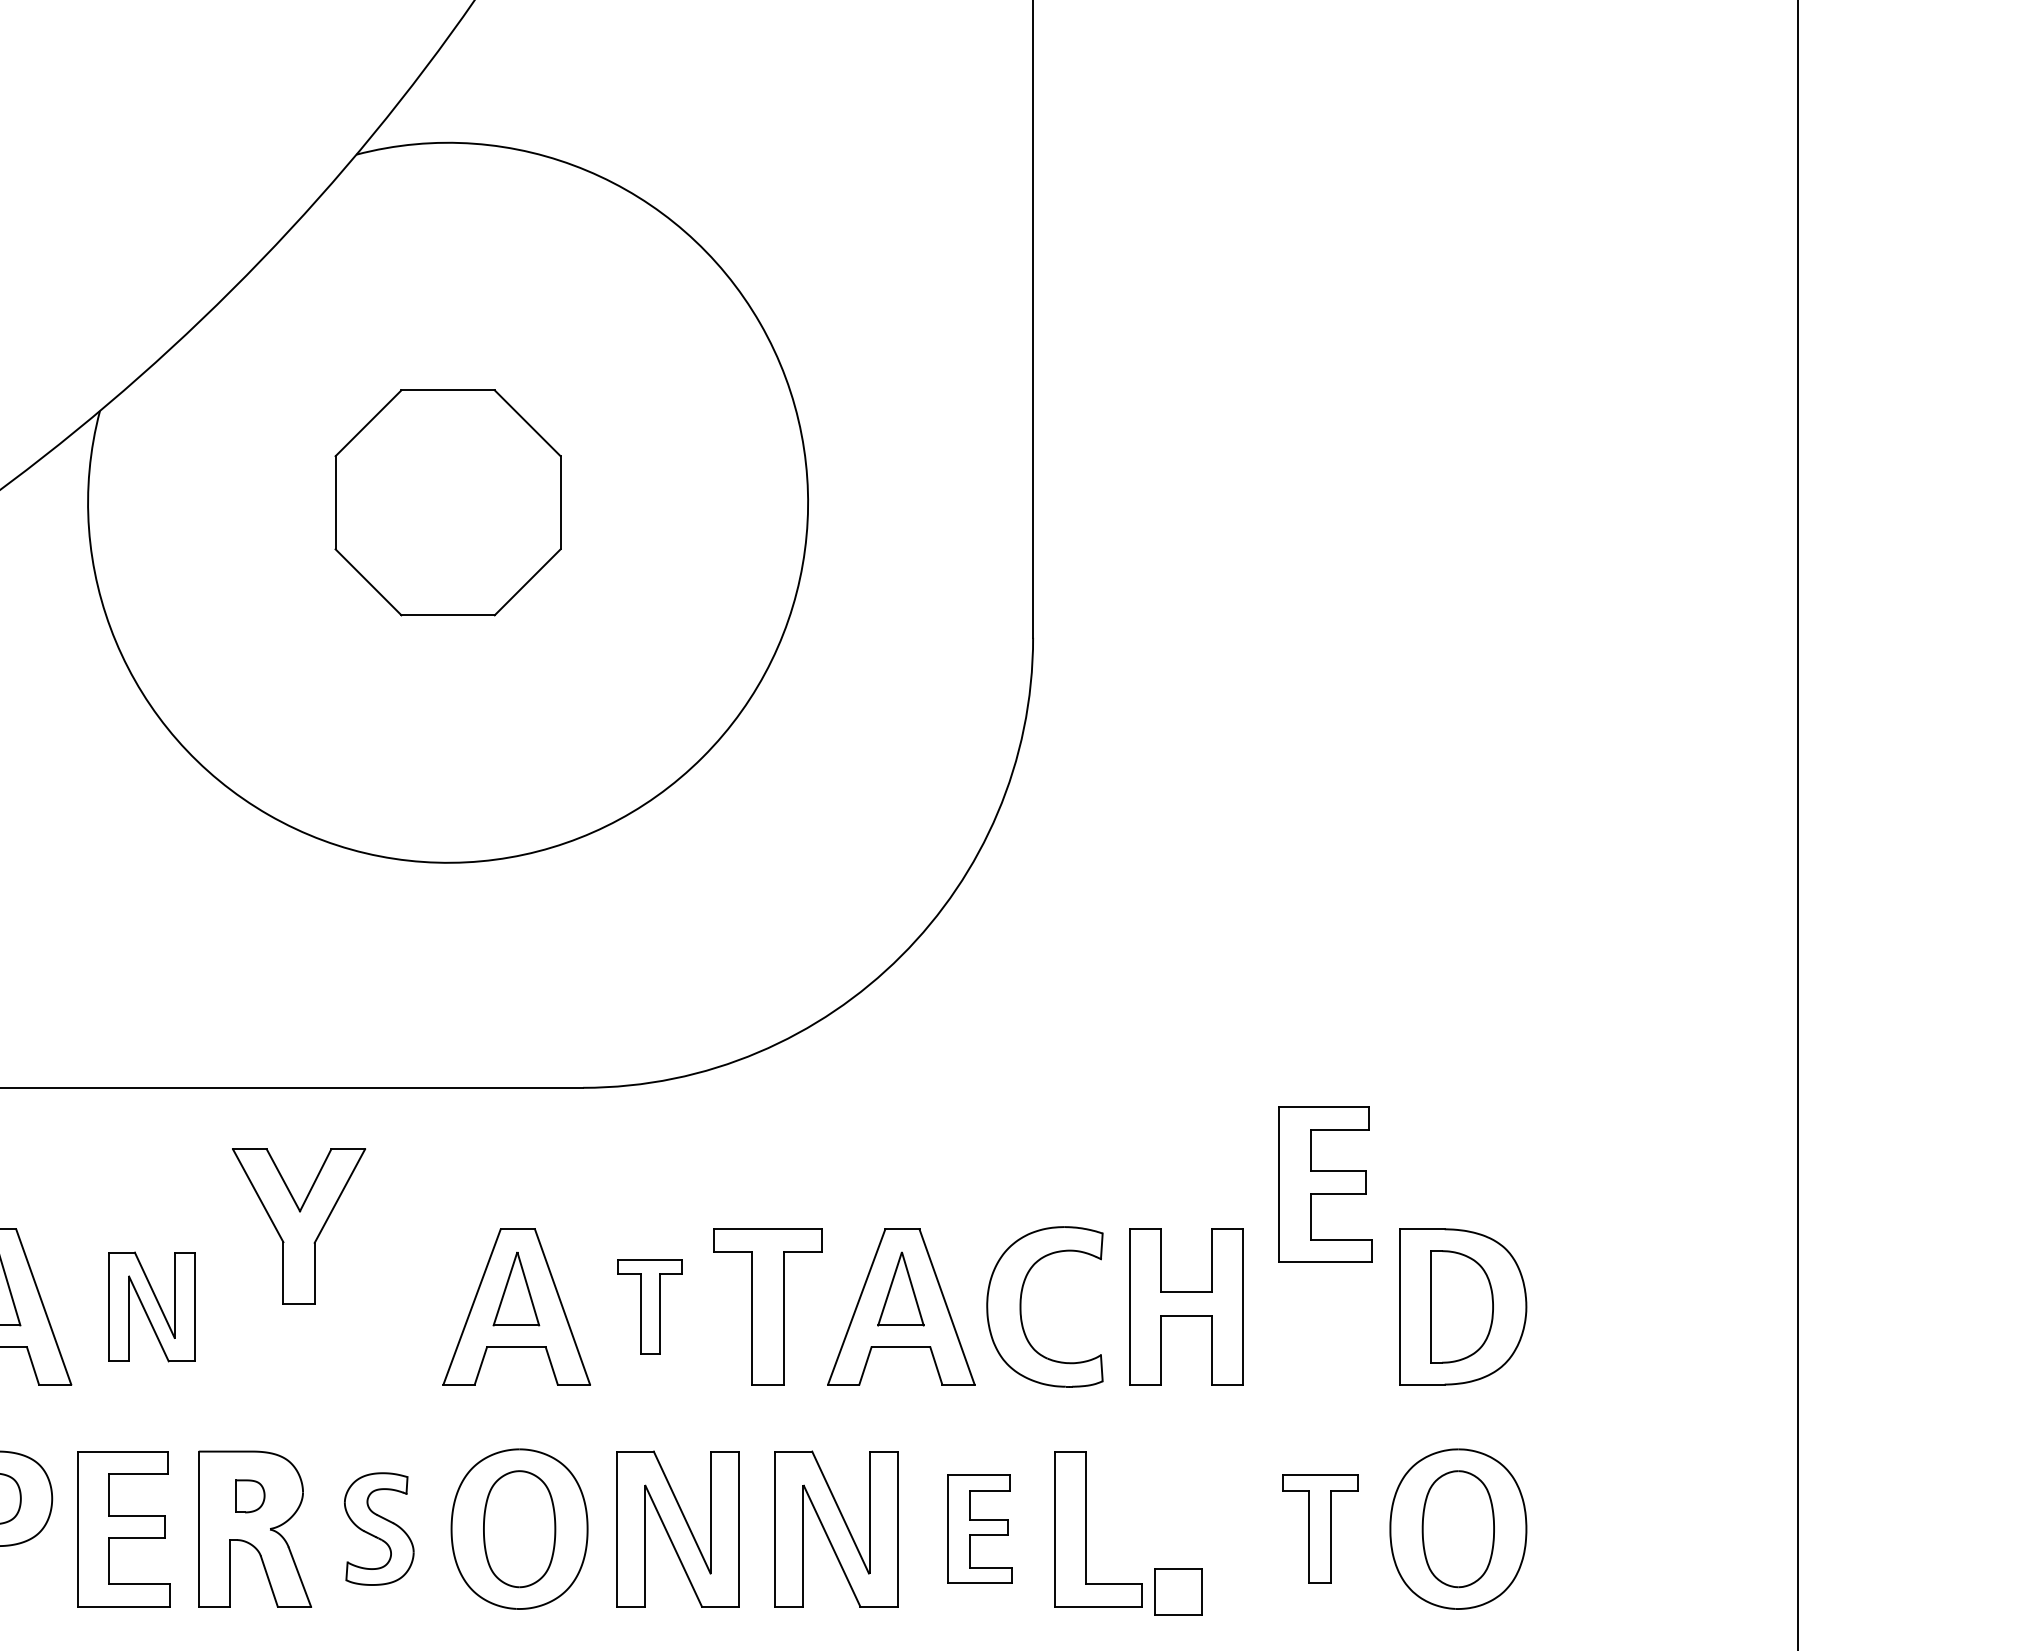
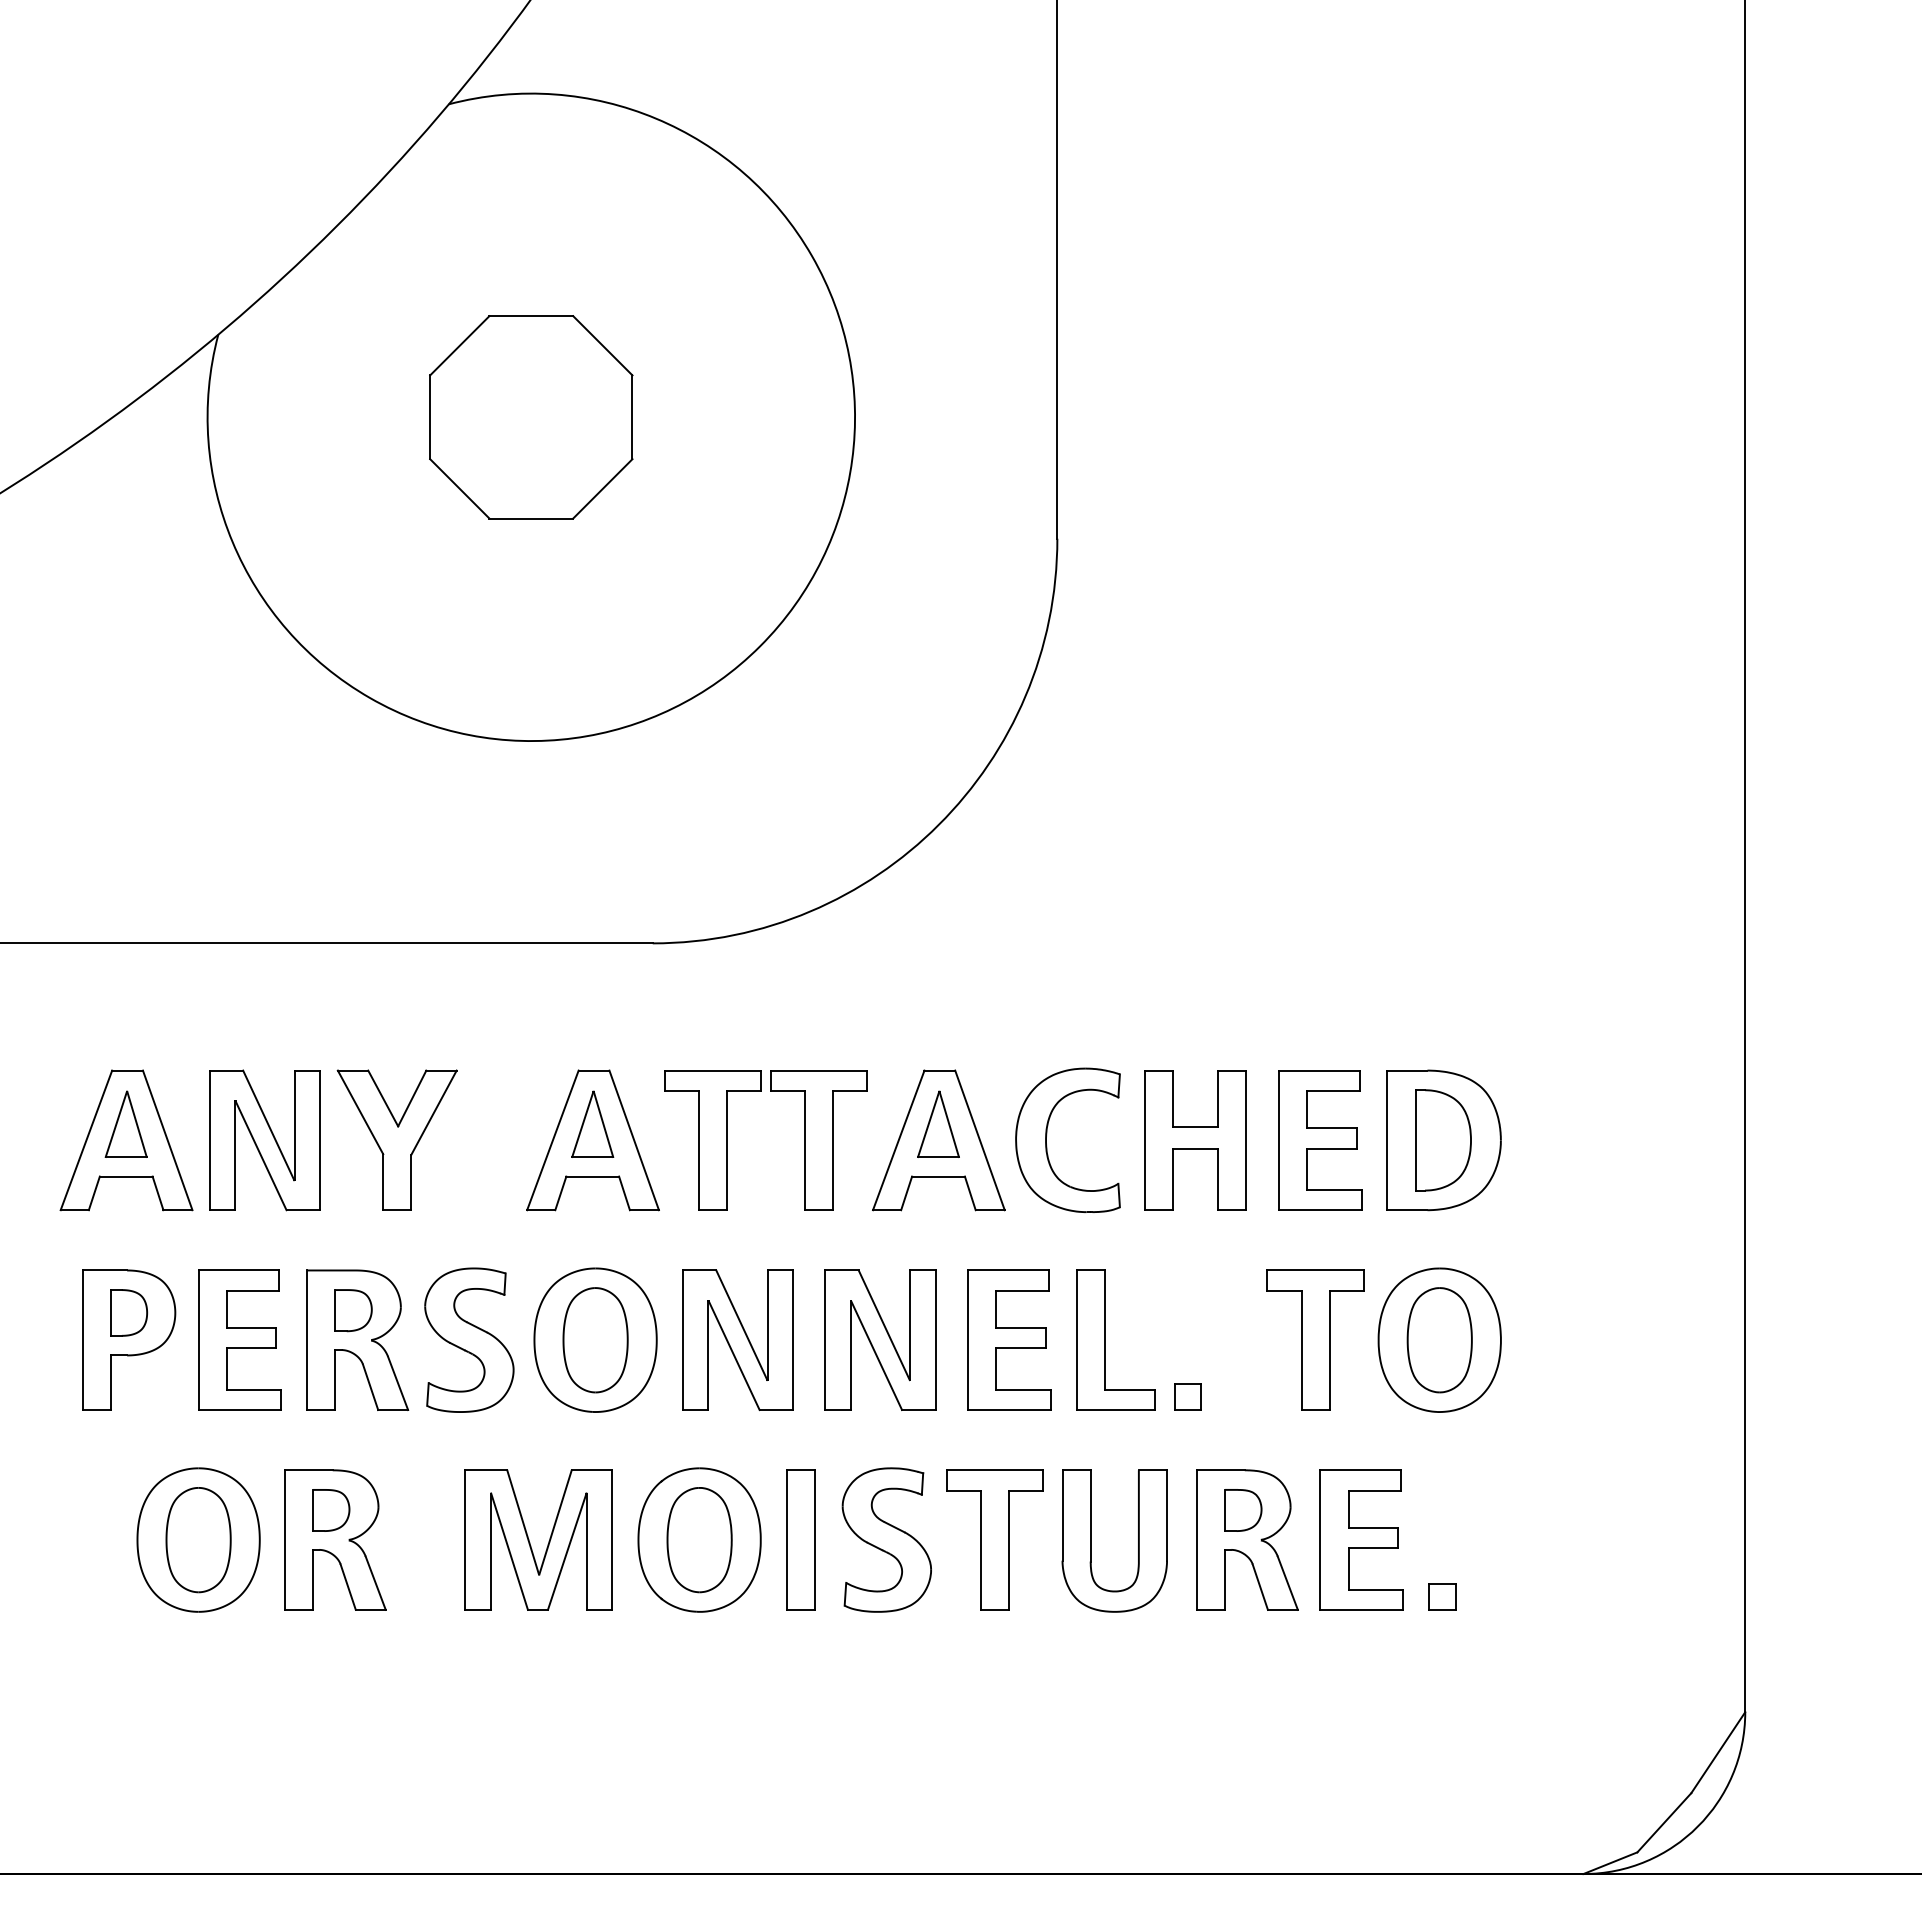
part: (1325, 1184) -> (1320, 1140), moved
part: (298, 1225) -> (396, 1139), moved
part: (151, 1307) -> (264, 1140), size x1.43
part: (649, 1307) -> (712, 1140), size x1.67
part: (250, 1496) -> (353, 1310), size x1.43
part: (379, 1528) -> (469, 1339), size x1.43
part: (979, 1528) -> (1009, 1339), size x1.43
part: (1320, 1528) -> (1315, 1339), size x1.43
part: (1177, 1591) -> (1187, 1396), size x0.62

